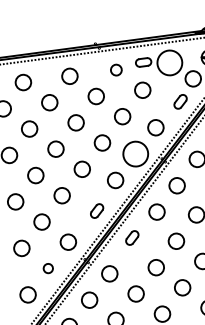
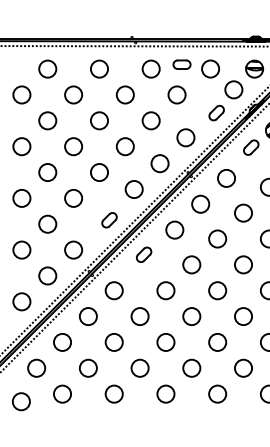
circle: (169, 62) -> (210, 68), size x0.62
circle: (115, 69) -> (150, 68), size x1.43
circle: (135, 154) -> (159, 163), size x0.62
circle: (47, 268) -> (47, 275), size x1.67

